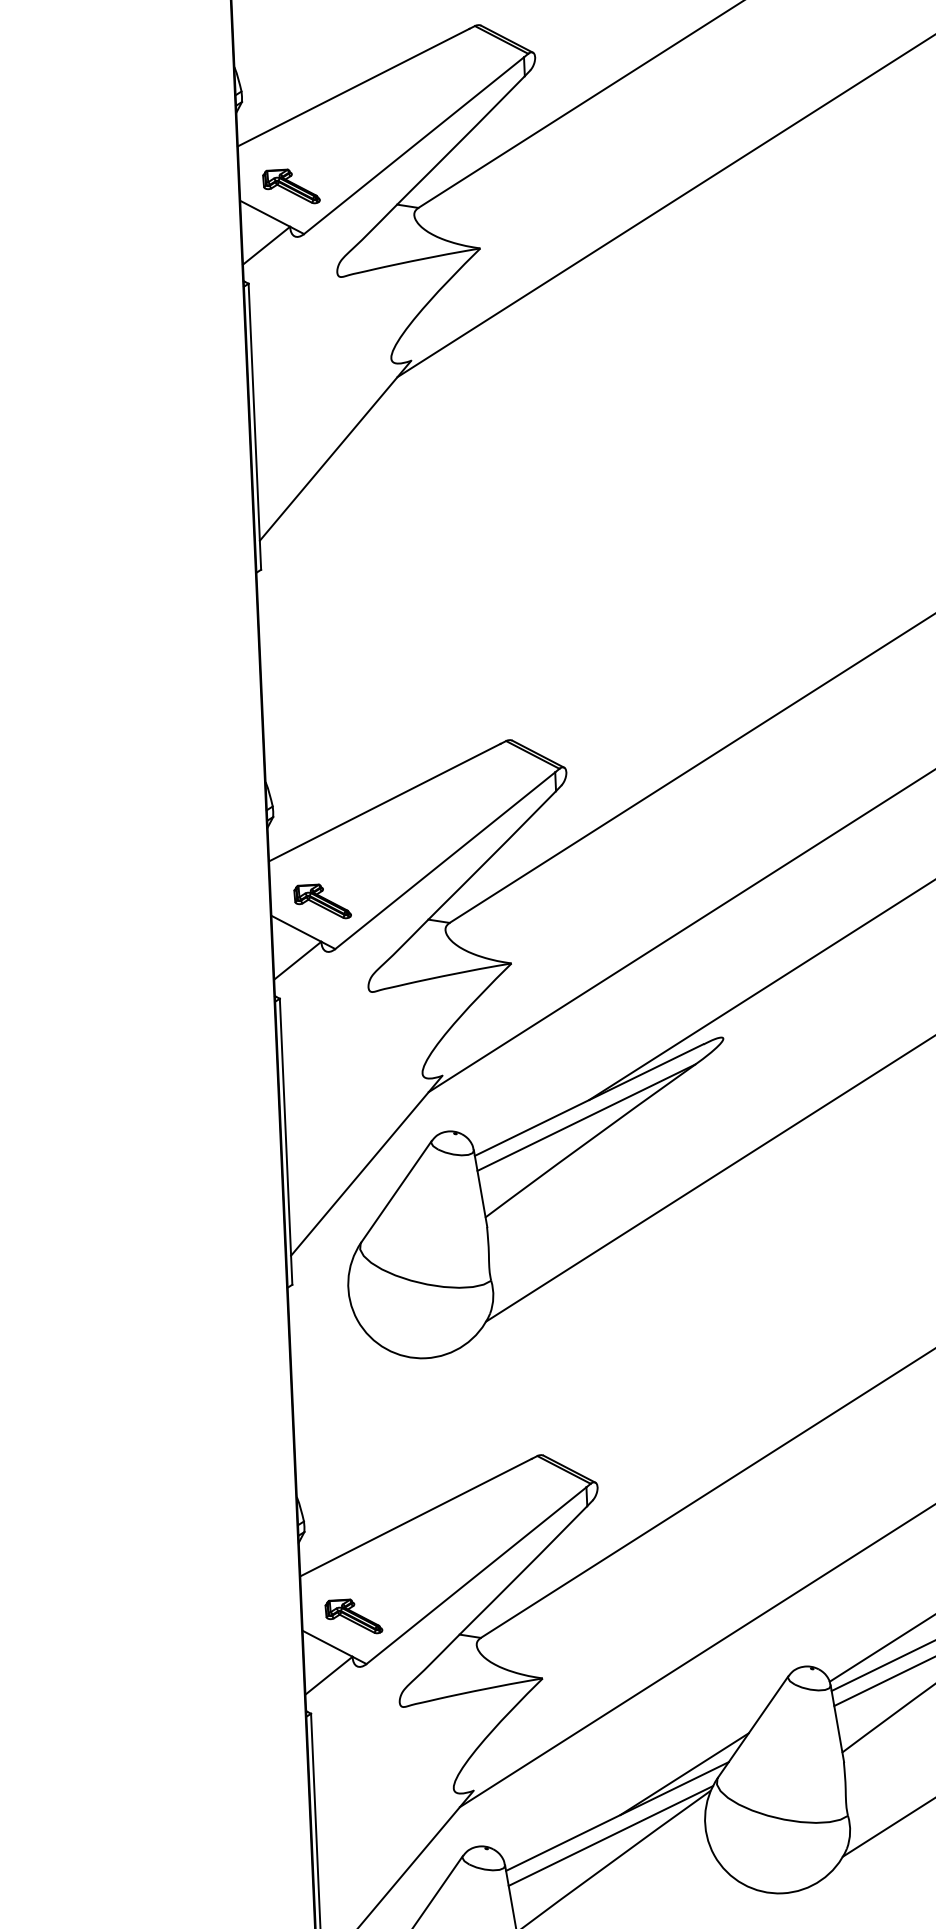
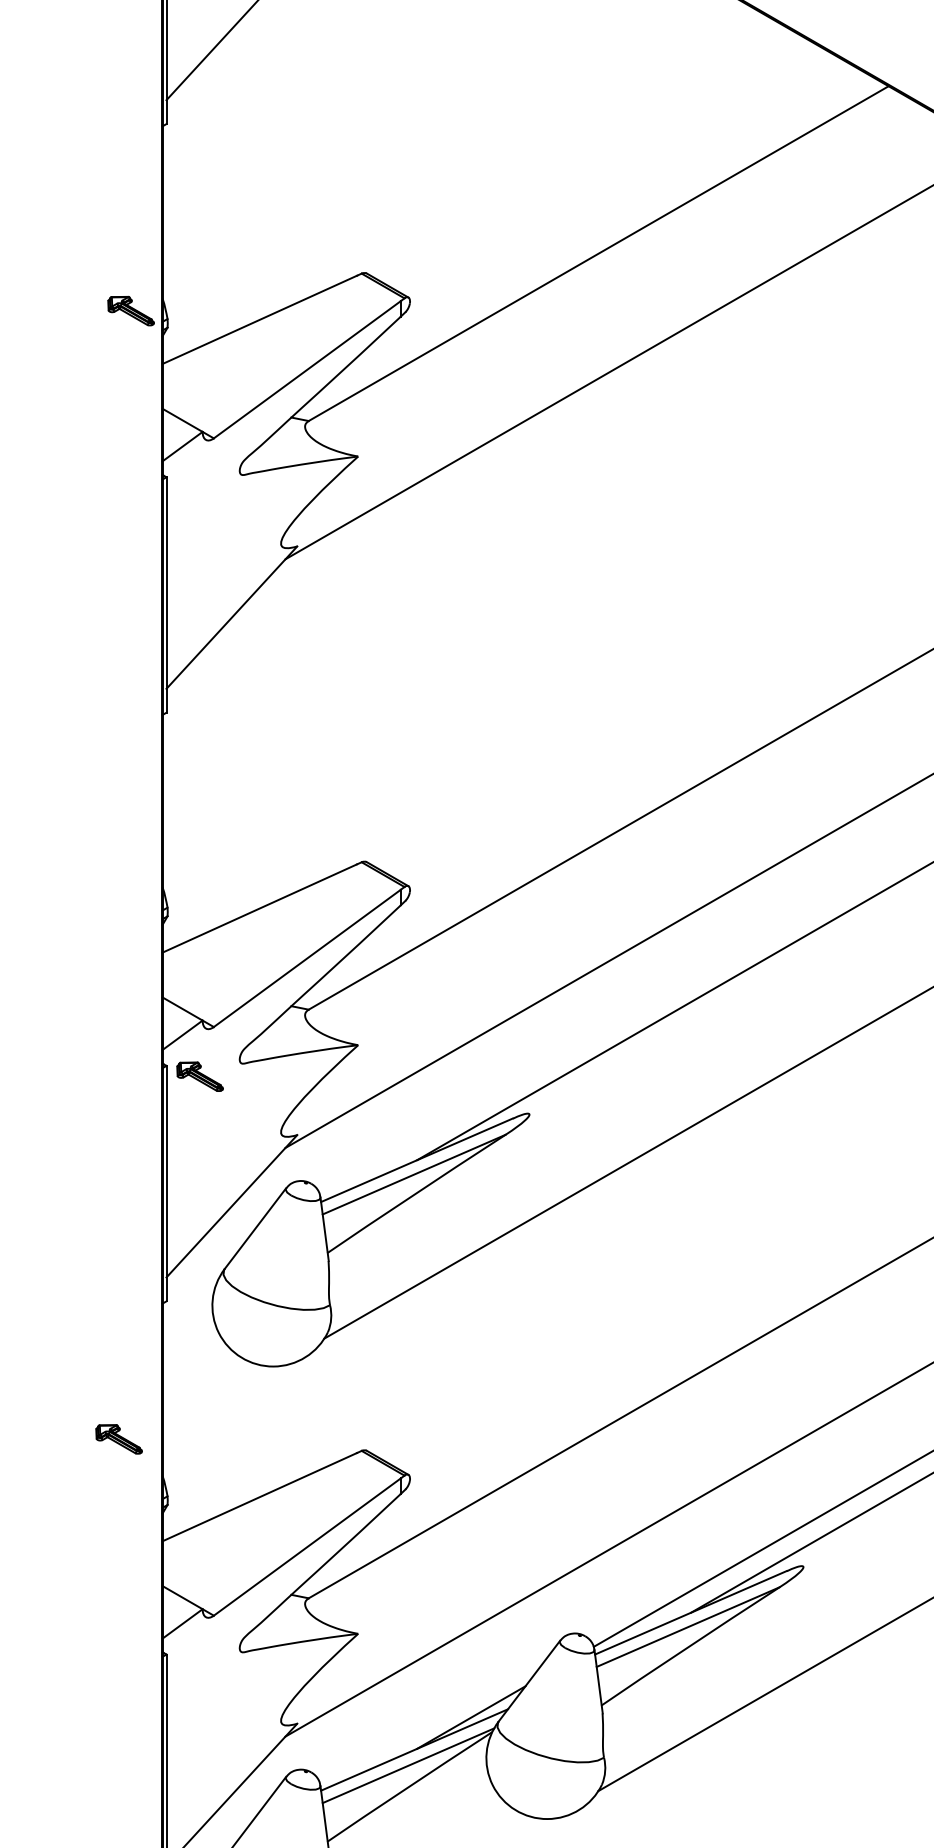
part: (290, 186) -> (130, 310), moved
part: (321, 901) -> (199, 1076), moved
part: (353, 1616) -> (118, 1439), moved

